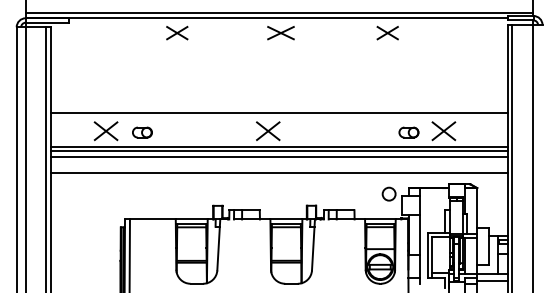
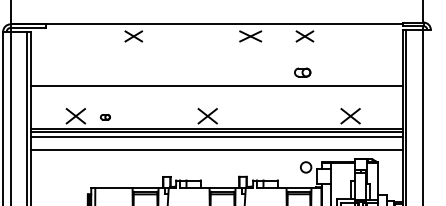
line: (279, 13) -> (216, 20), removed
part: (280, 33) -> (250, 36), moved
line: (279, 112) -> (216, 85), moved
part: (142, 132) -> (105, 117), size x0.6
part: (408, 132) -> (302, 72), moved

